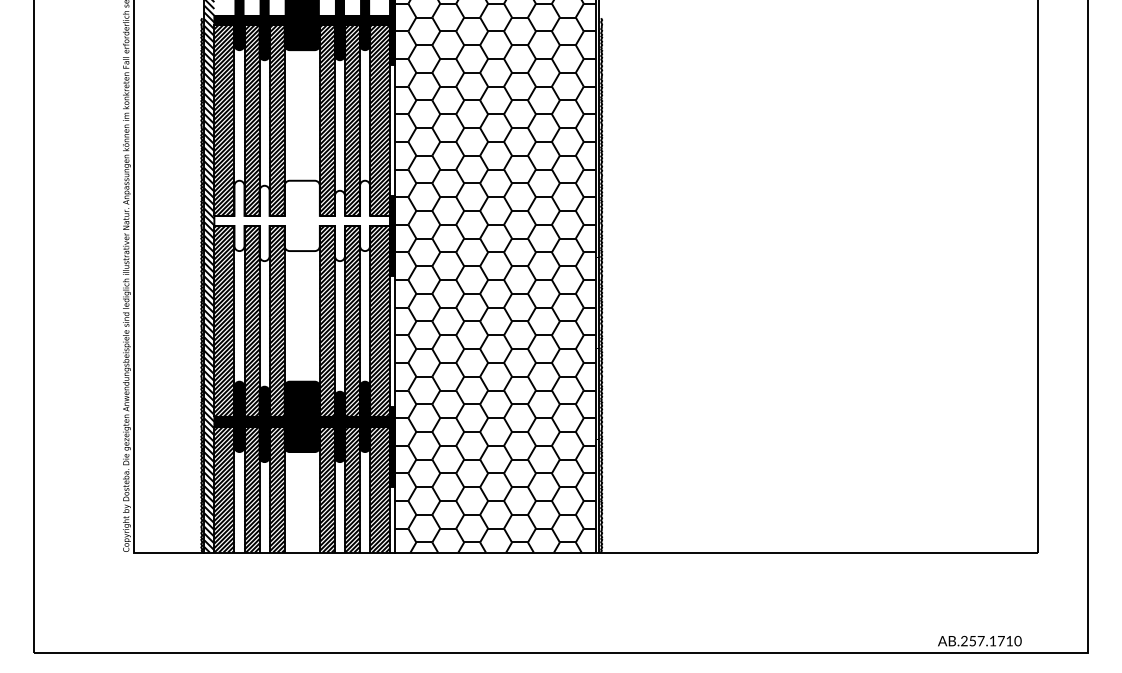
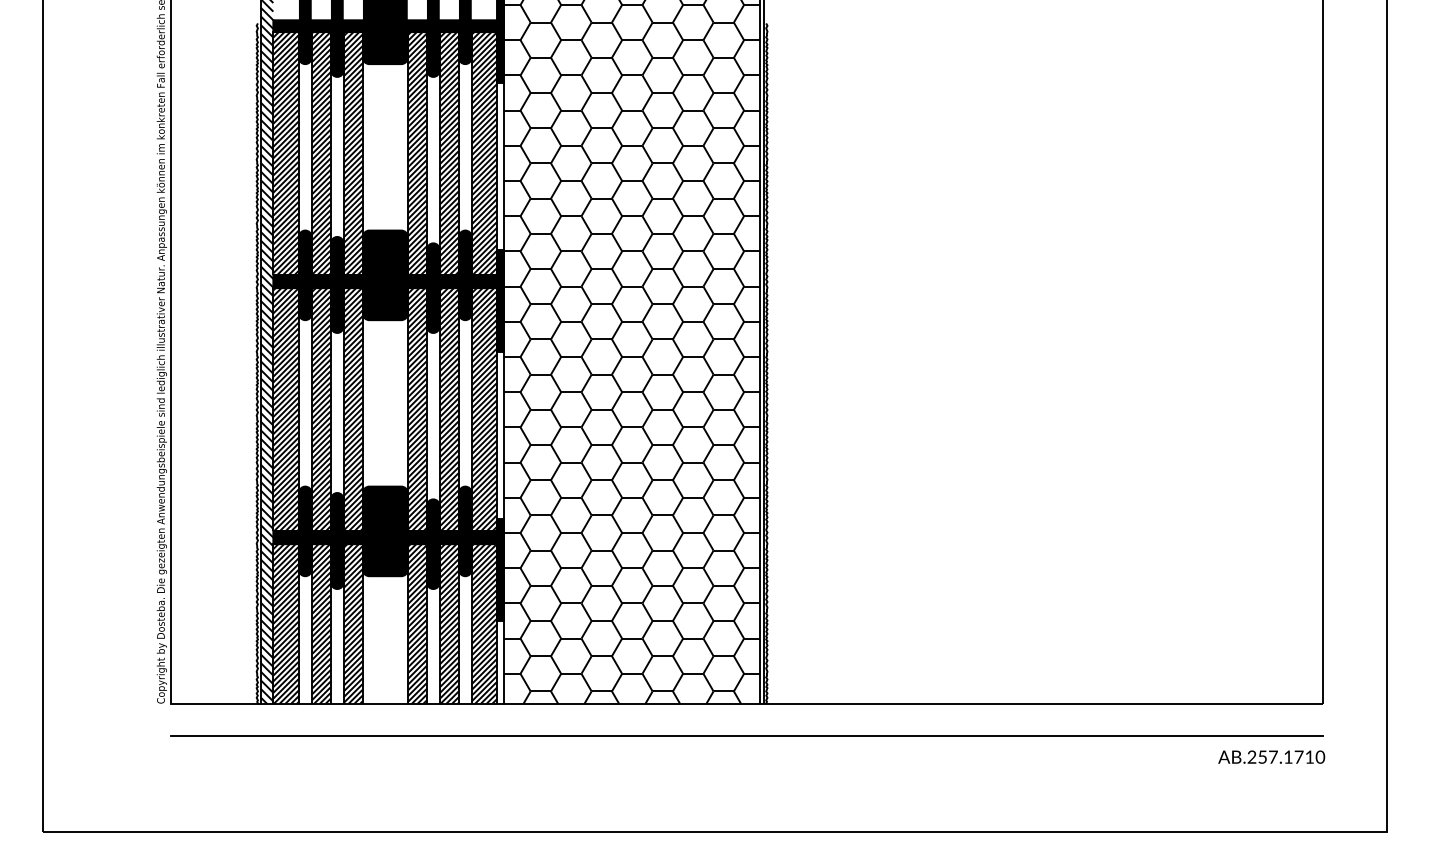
fill: (302, 220) -> (385, 281), added
line: (585, 577) -> (746, 736), added
text: (979, 640) -> (1271, 756), moved

